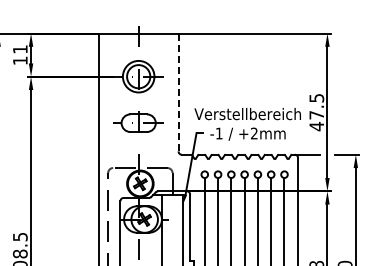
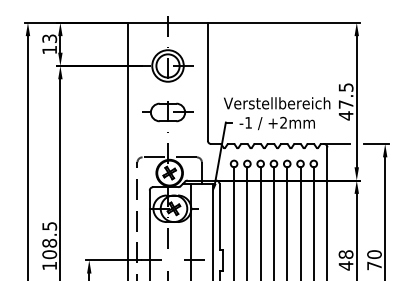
text: (20, 49) -> (49, 38), 11 -> 13
line: (178, 92) -> (207, 81), dashed -> solid

